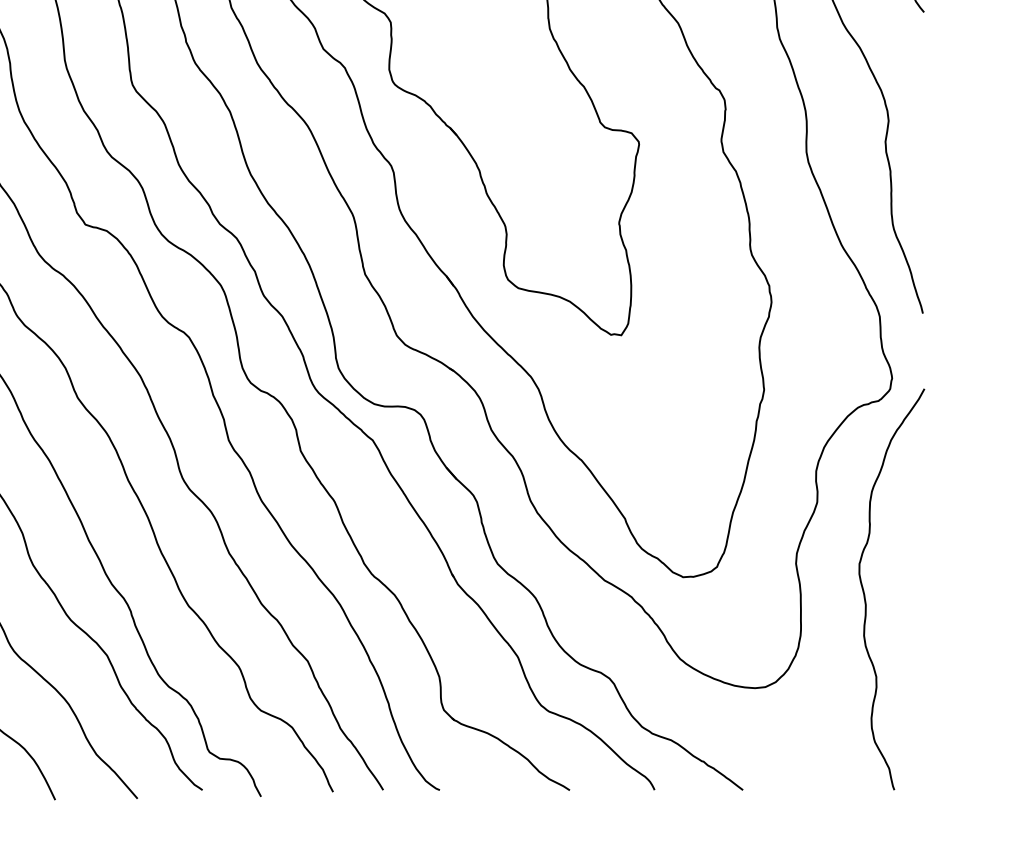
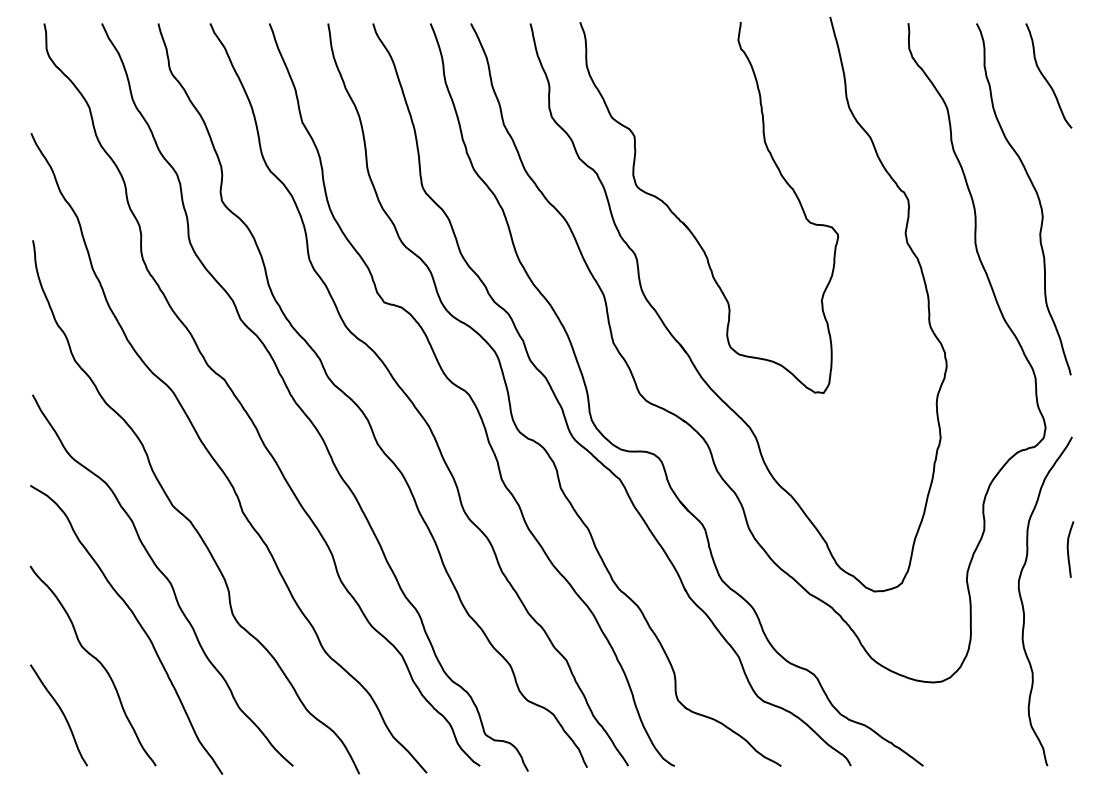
curve: (920, 525) -> (1068, 549), added

